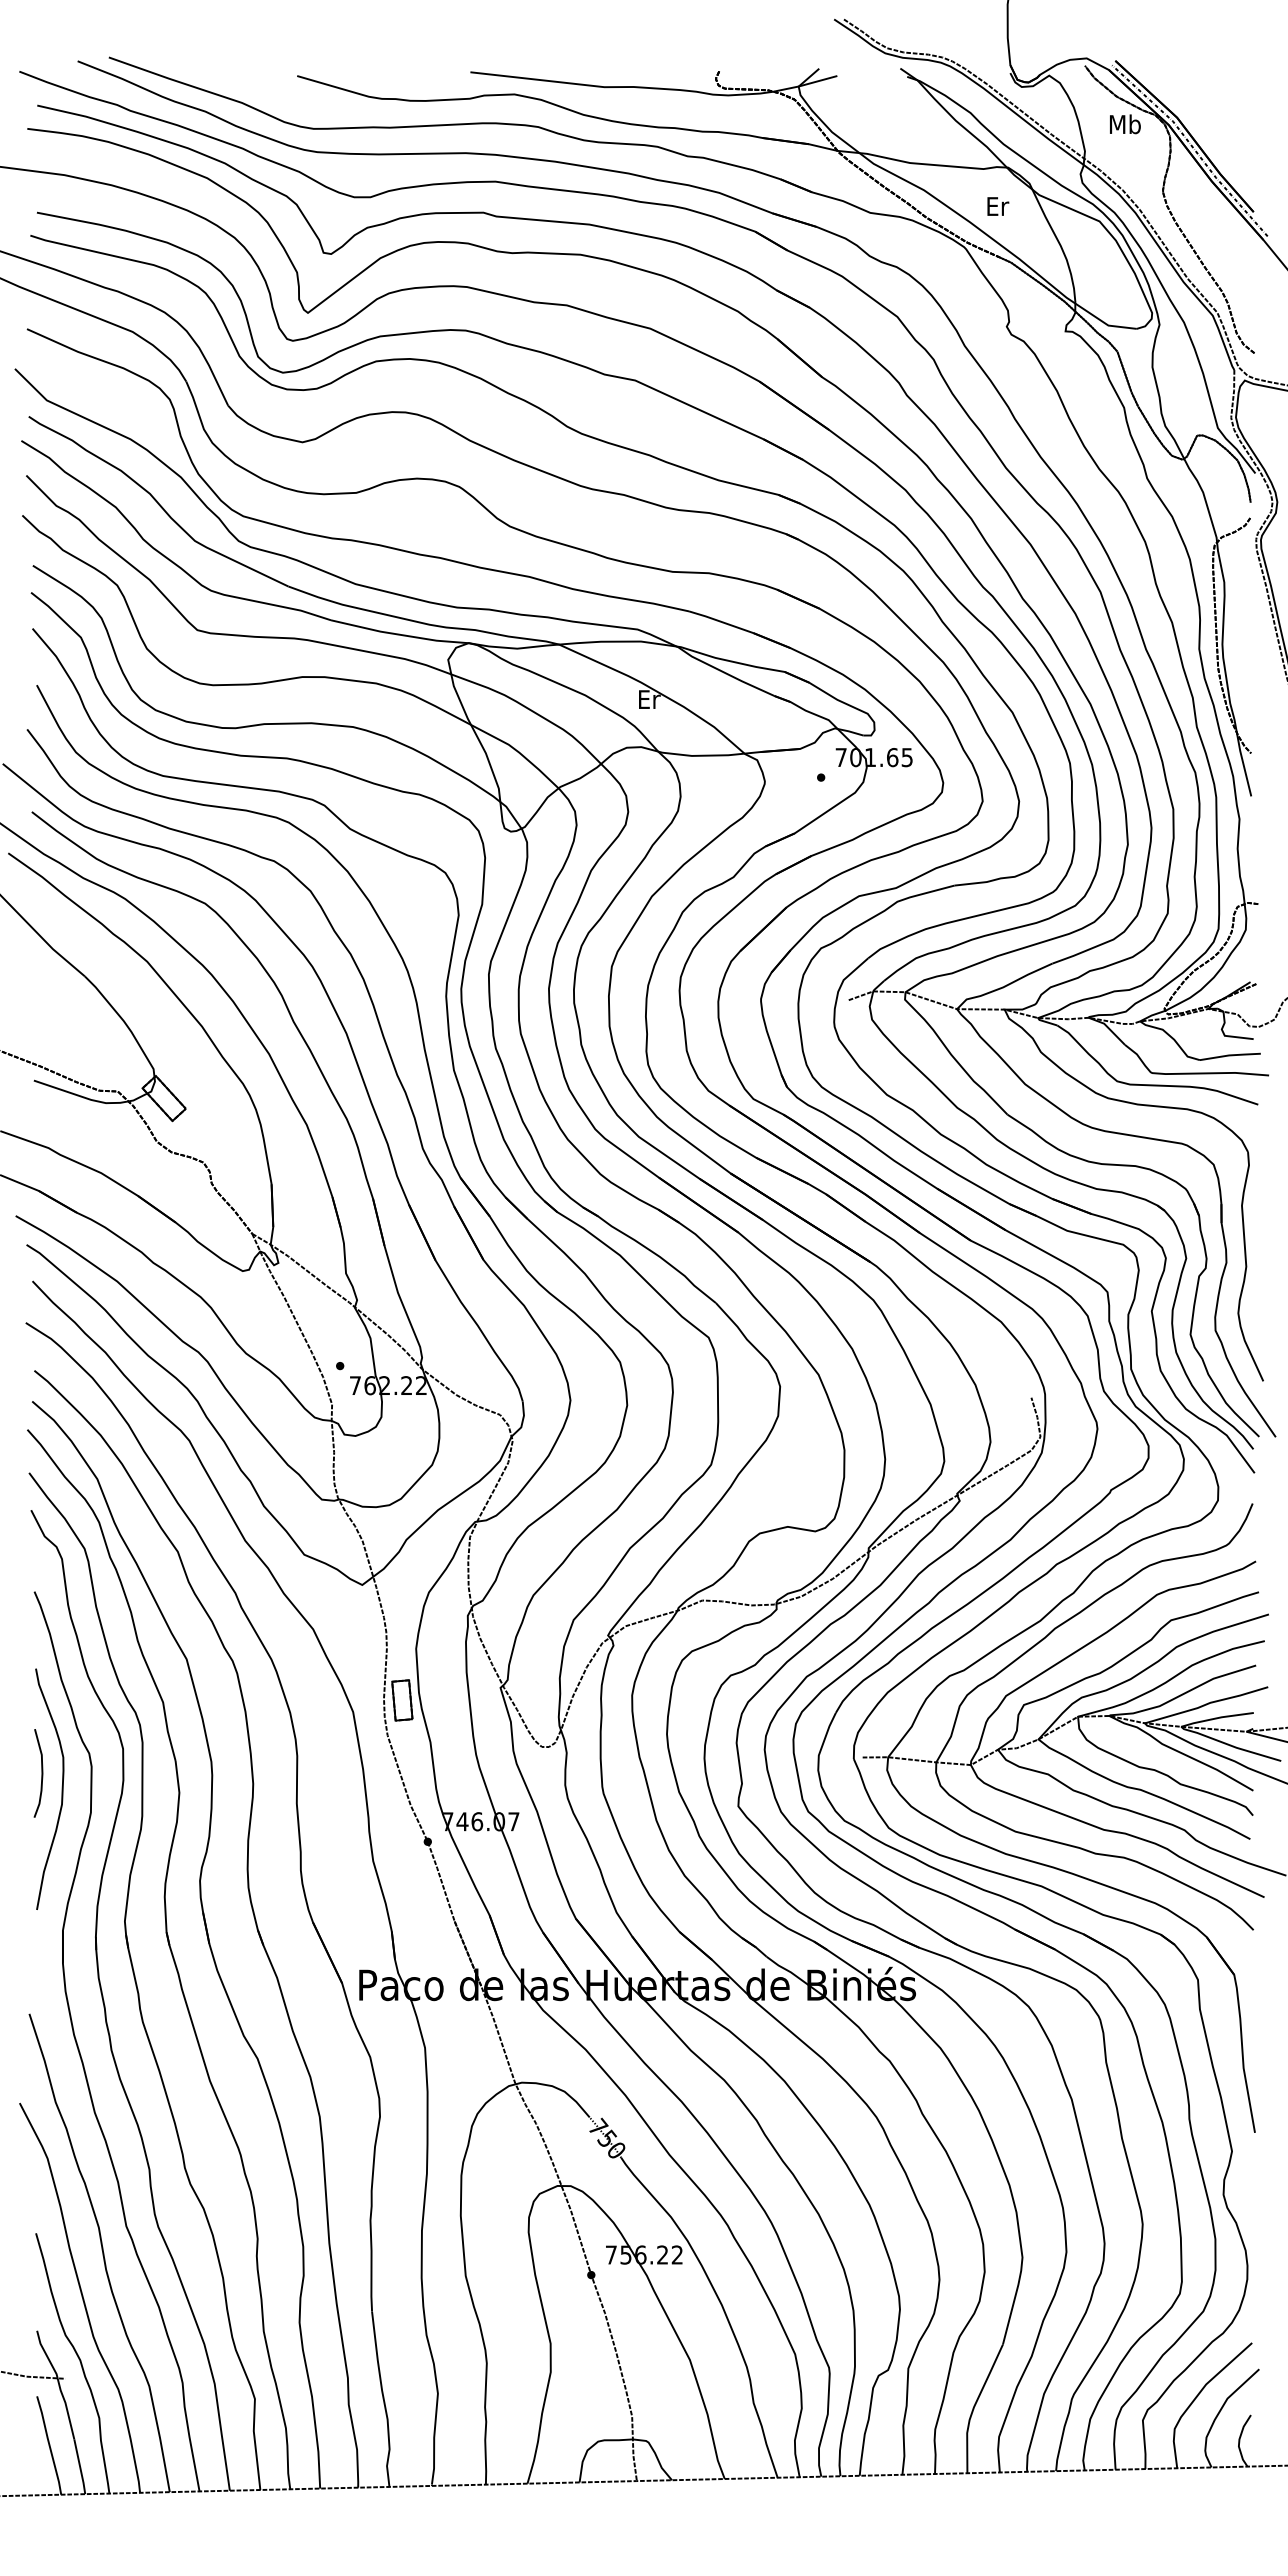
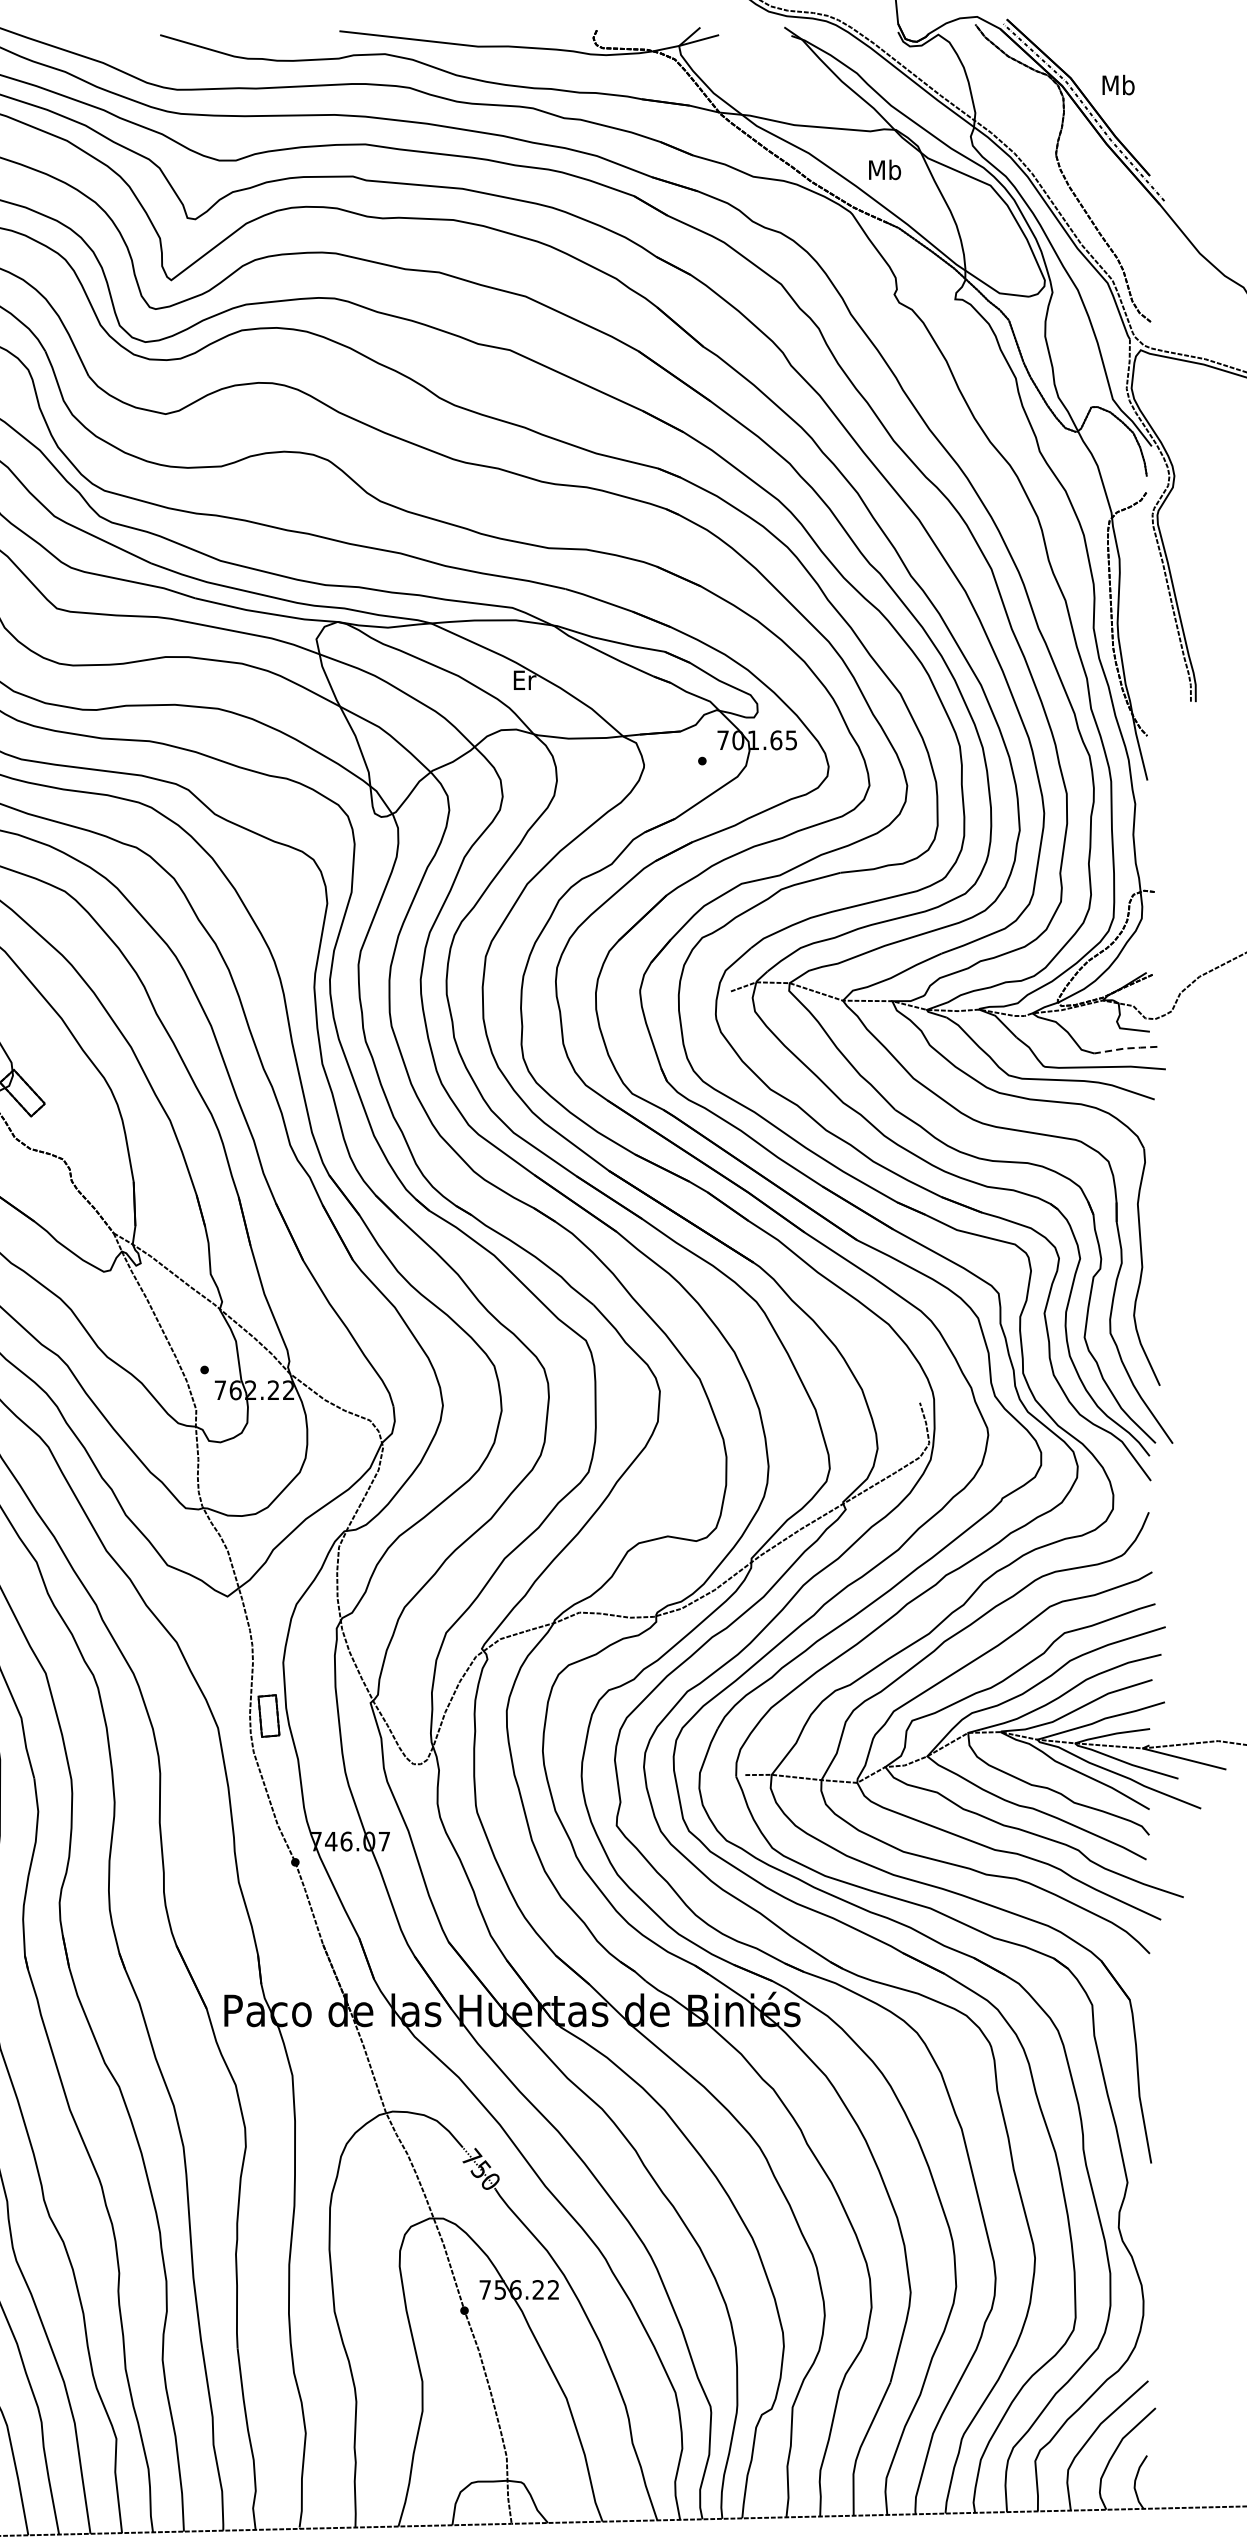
text: (1125, 124) -> (1118, 85), moved
text: (997, 206) -> (884, 170), Er -> Mb
line: (1230, 1055) -> (1125, 1048), solid -> dashed

